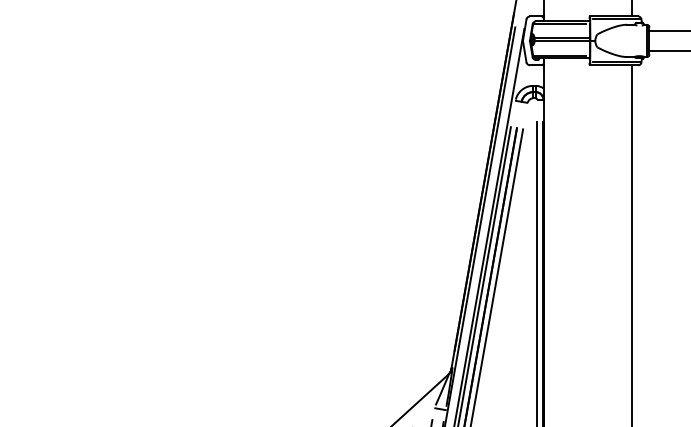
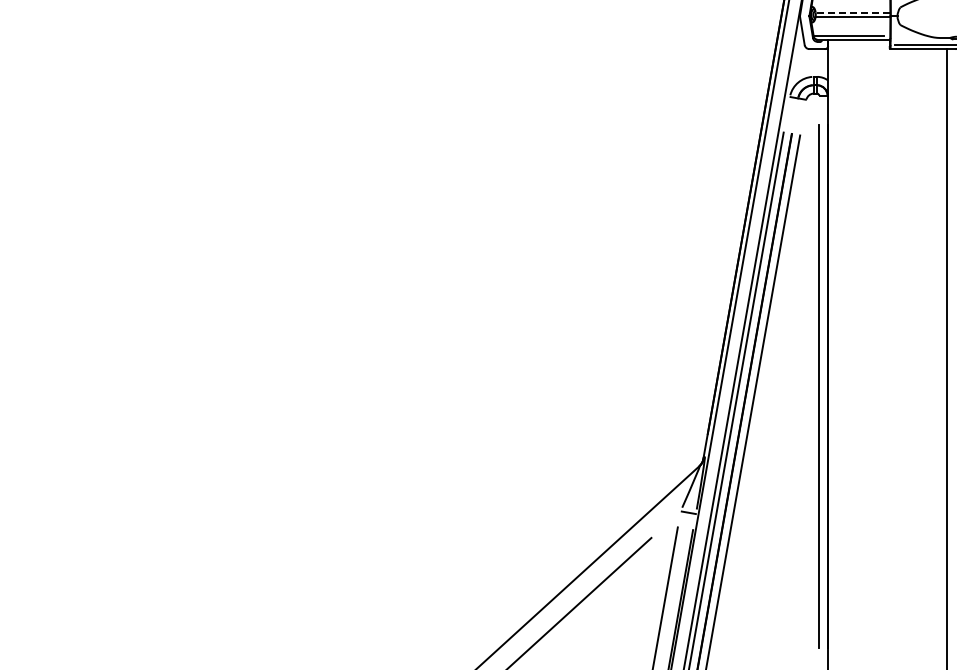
line: (561, 38) -> (852, 12), solid -> dashed

